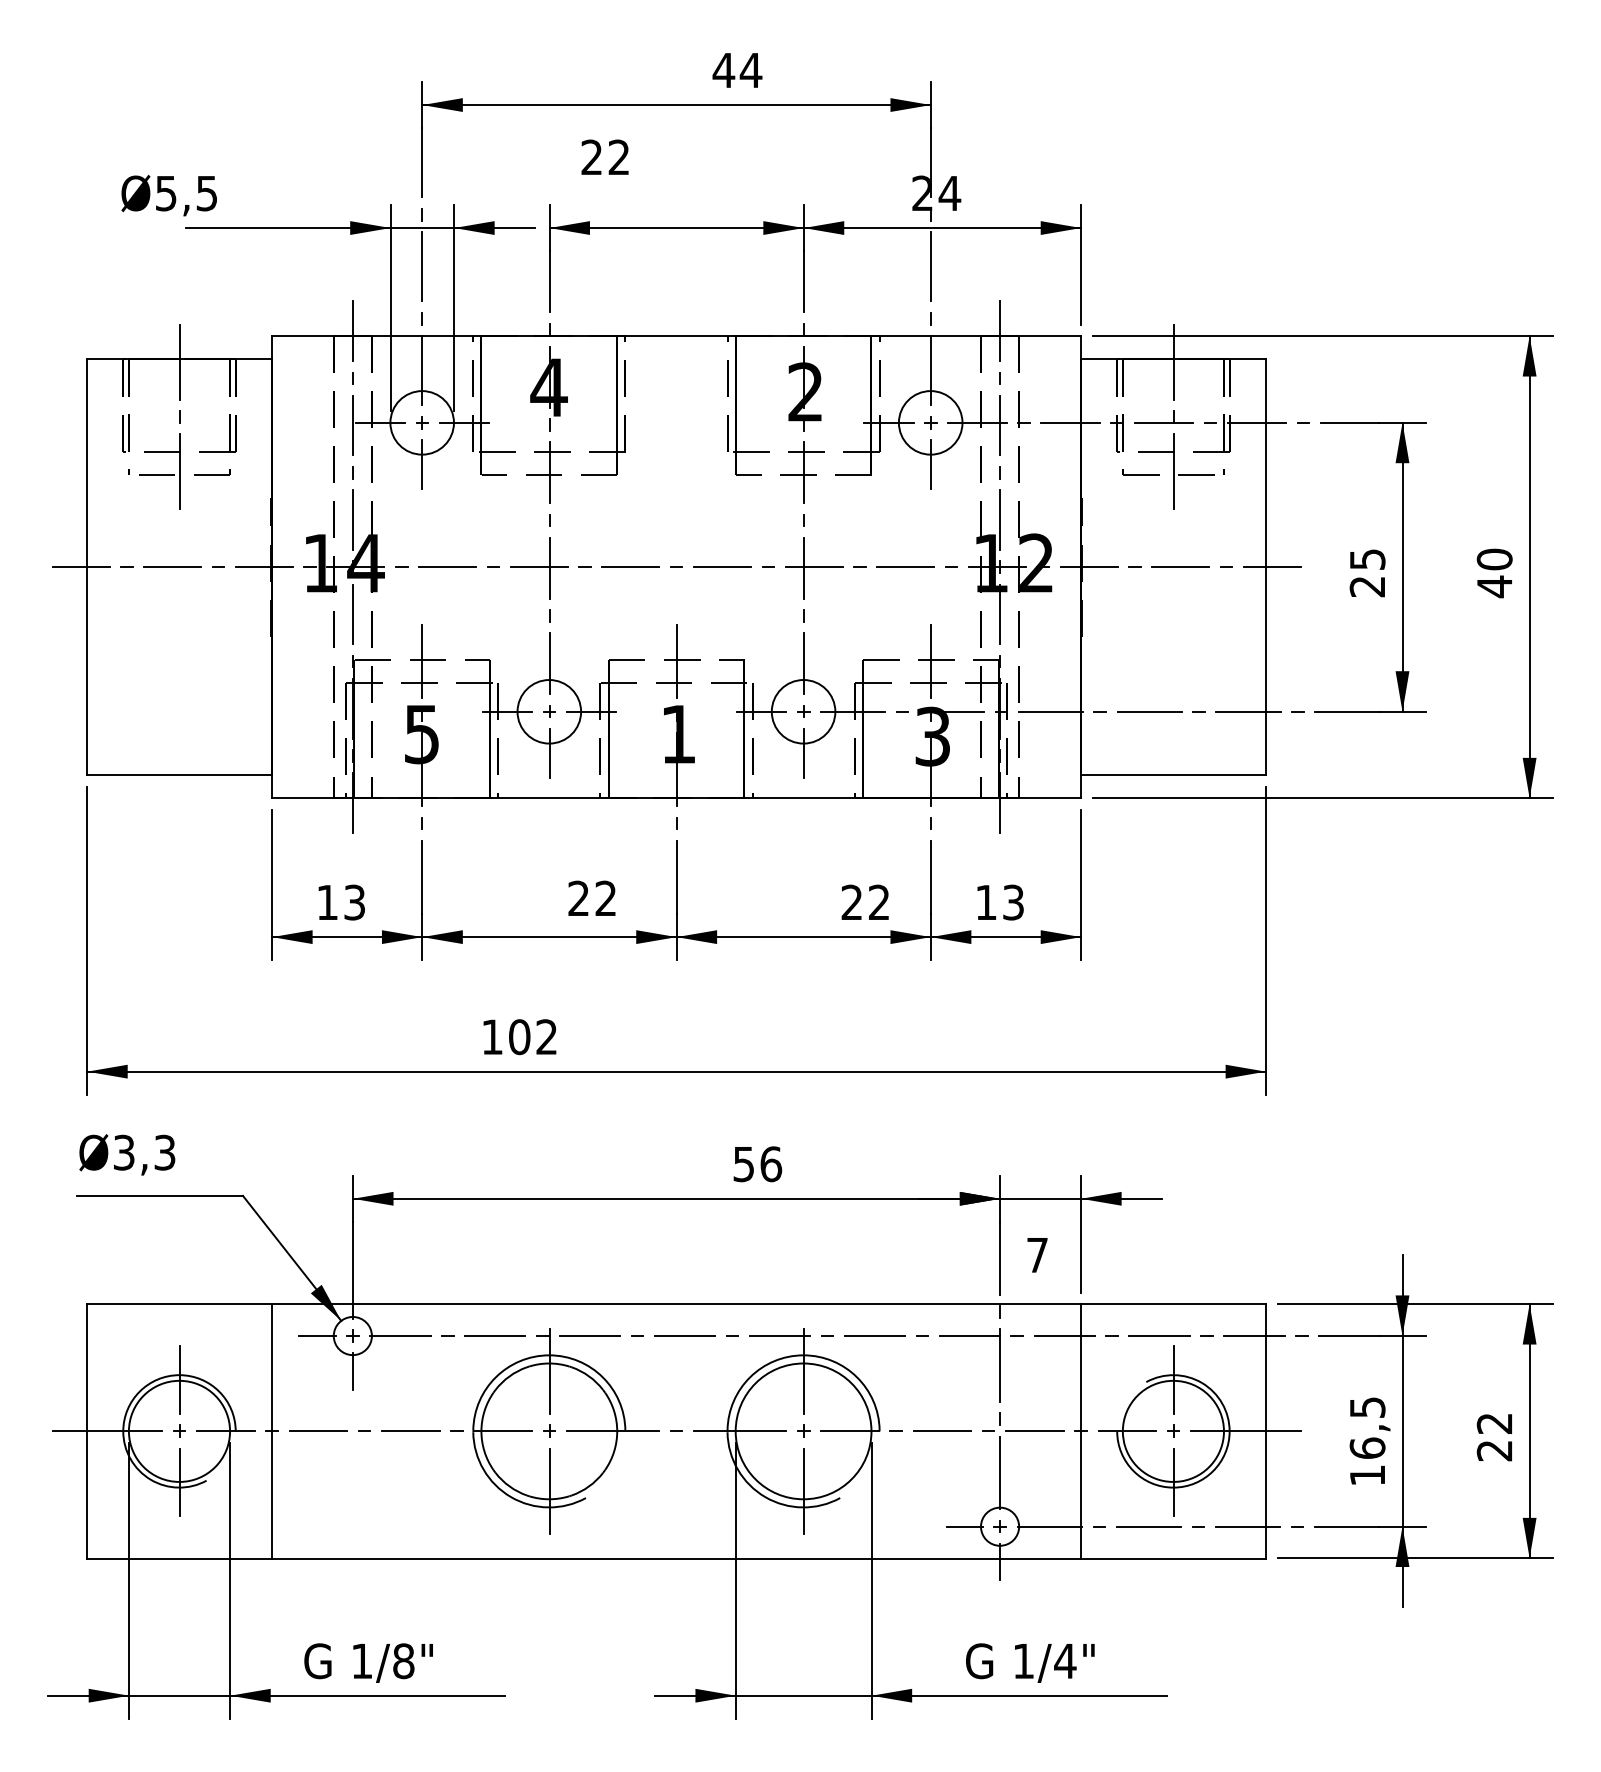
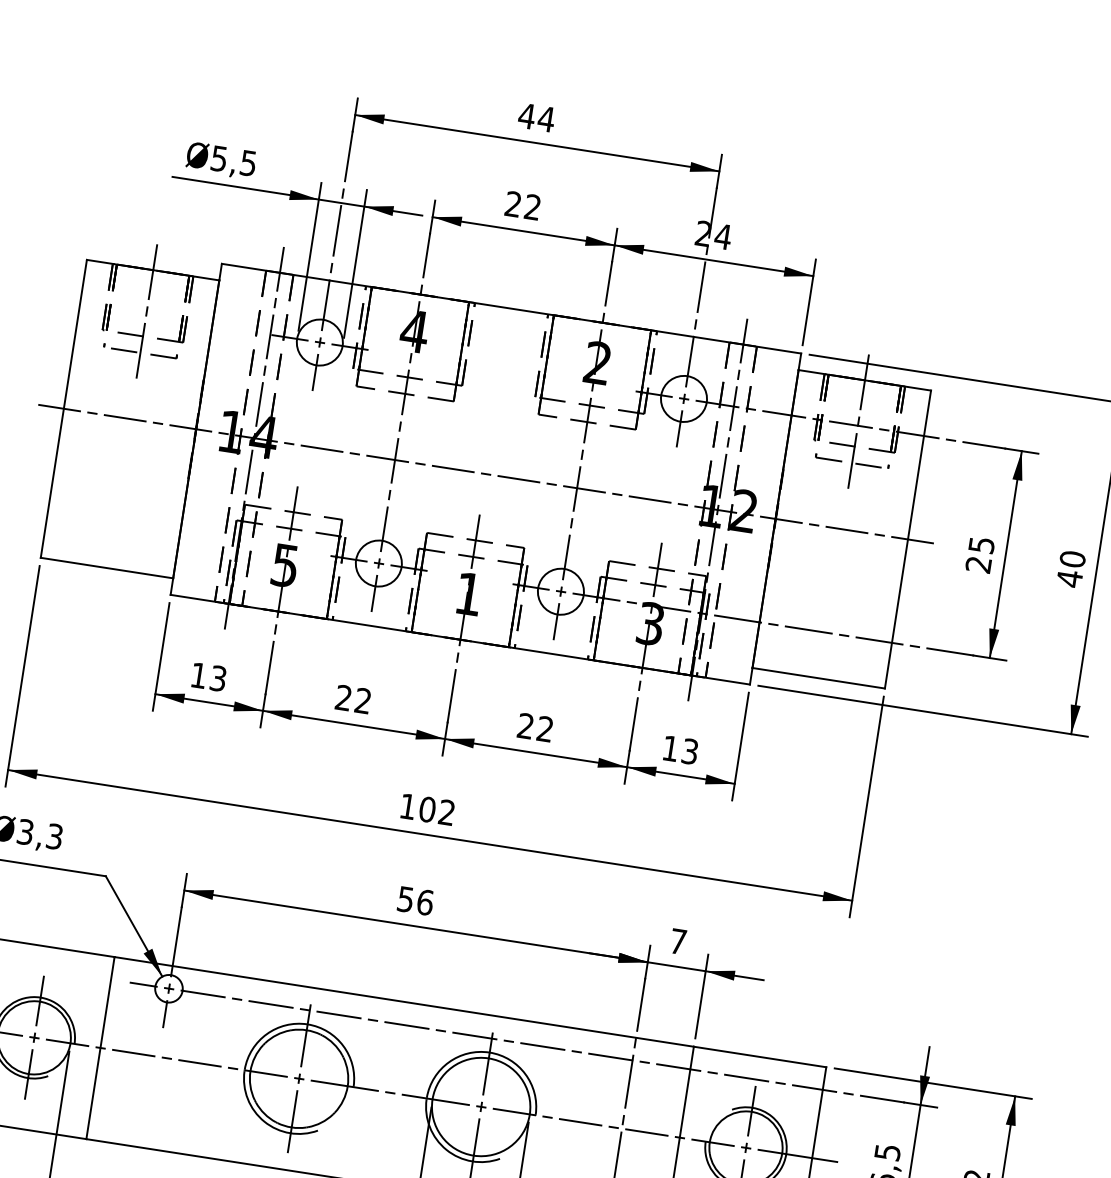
text: (737, 70) -> (536, 117), moved
text: (604, 156) -> (522, 205), moved
text: (168, 195) -> (220, 160), moved
text: (591, 897) -> (352, 698), moved
text: (864, 901) -> (534, 726), moved
text: (519, 1037) -> (427, 809), moved
text: (757, 1164) -> (415, 901), moved
text: (1037, 1255) -> (678, 941), moved

